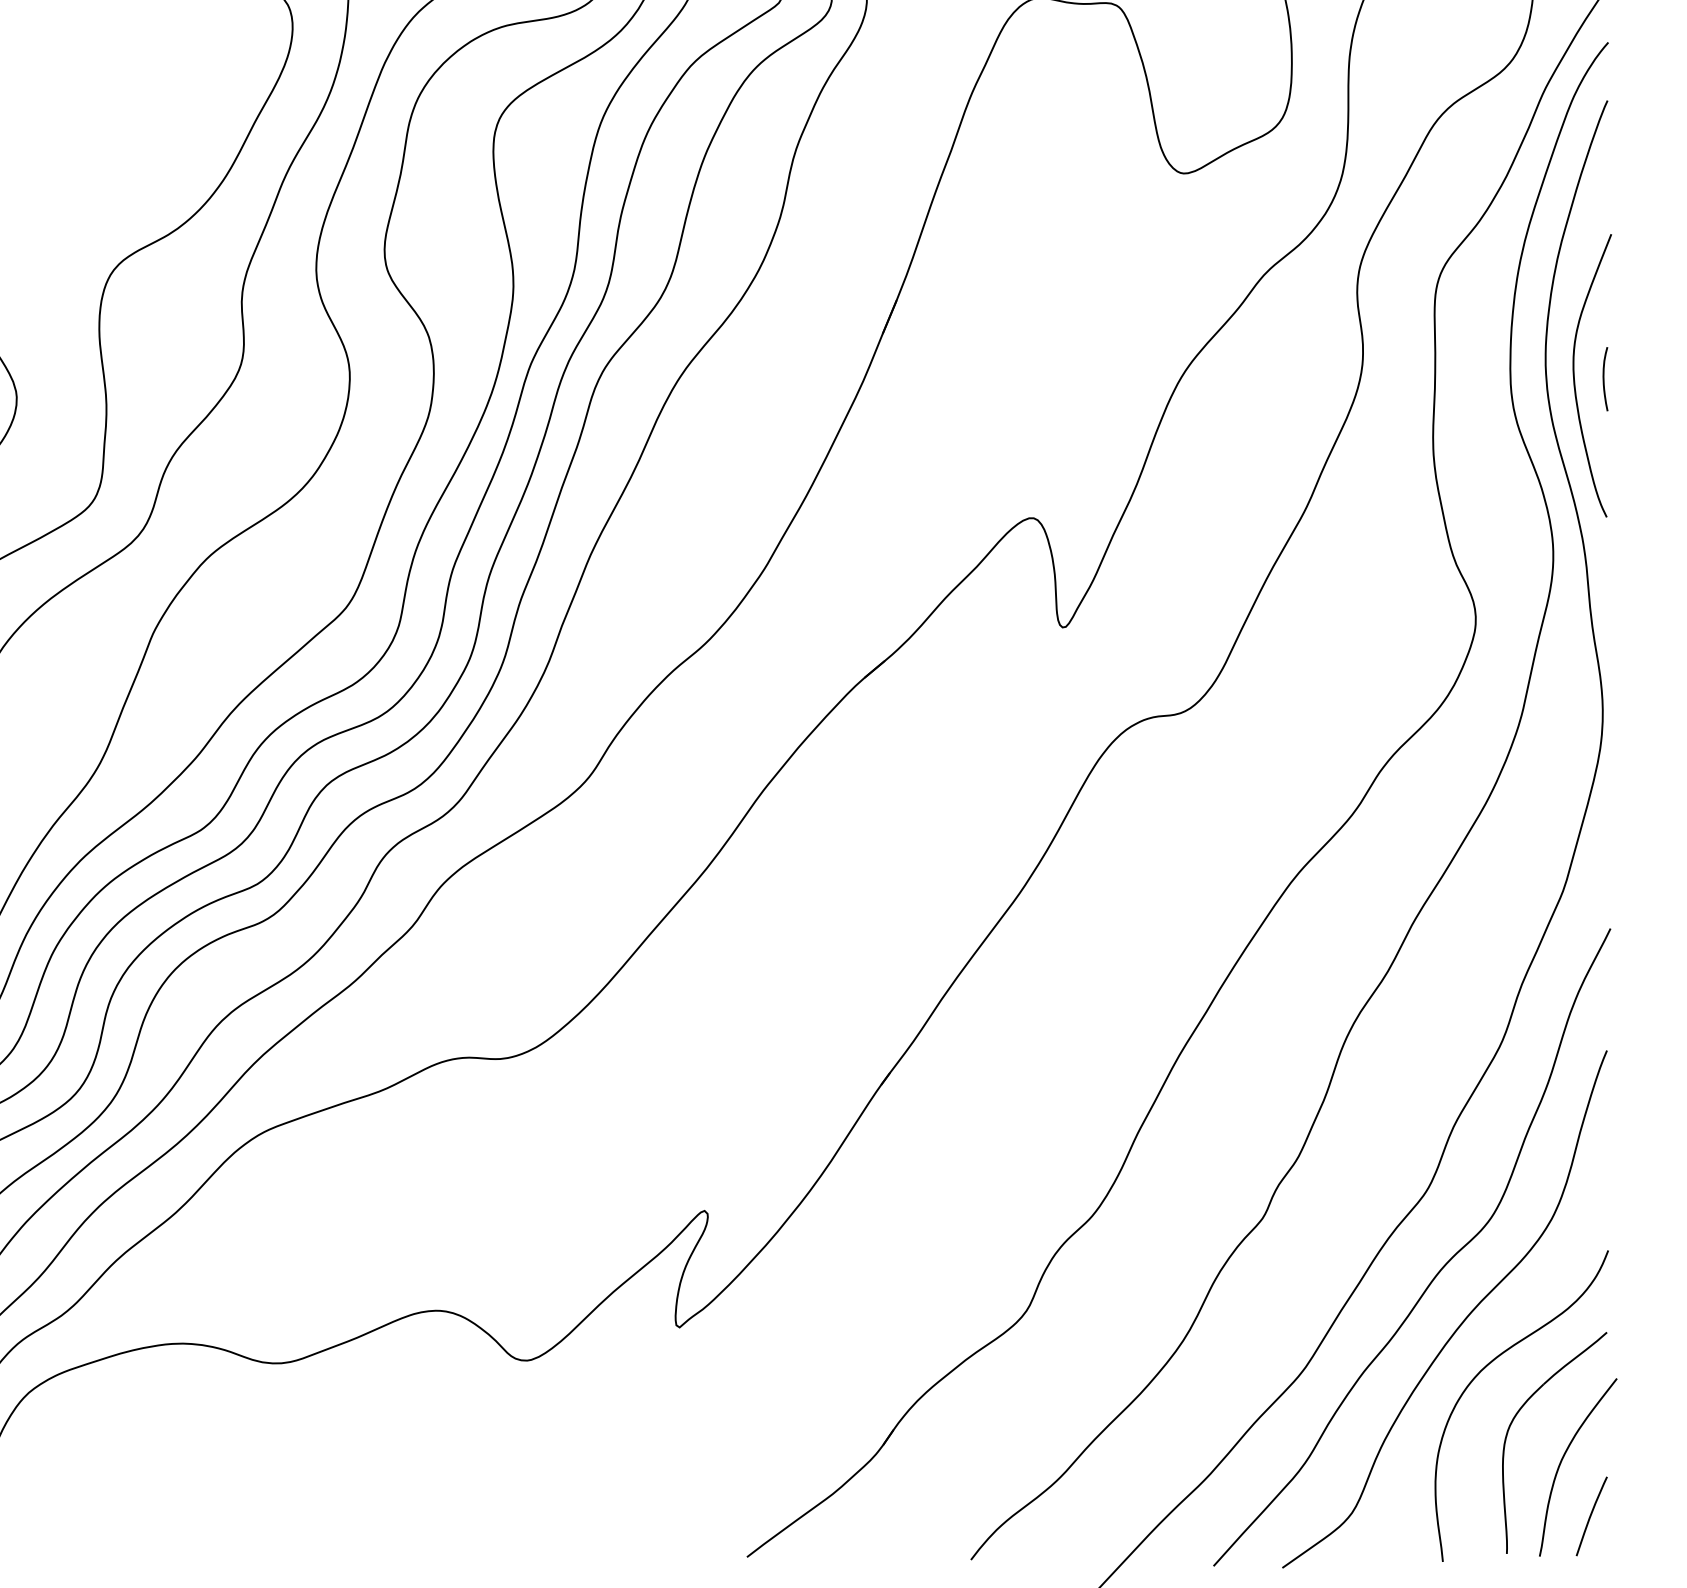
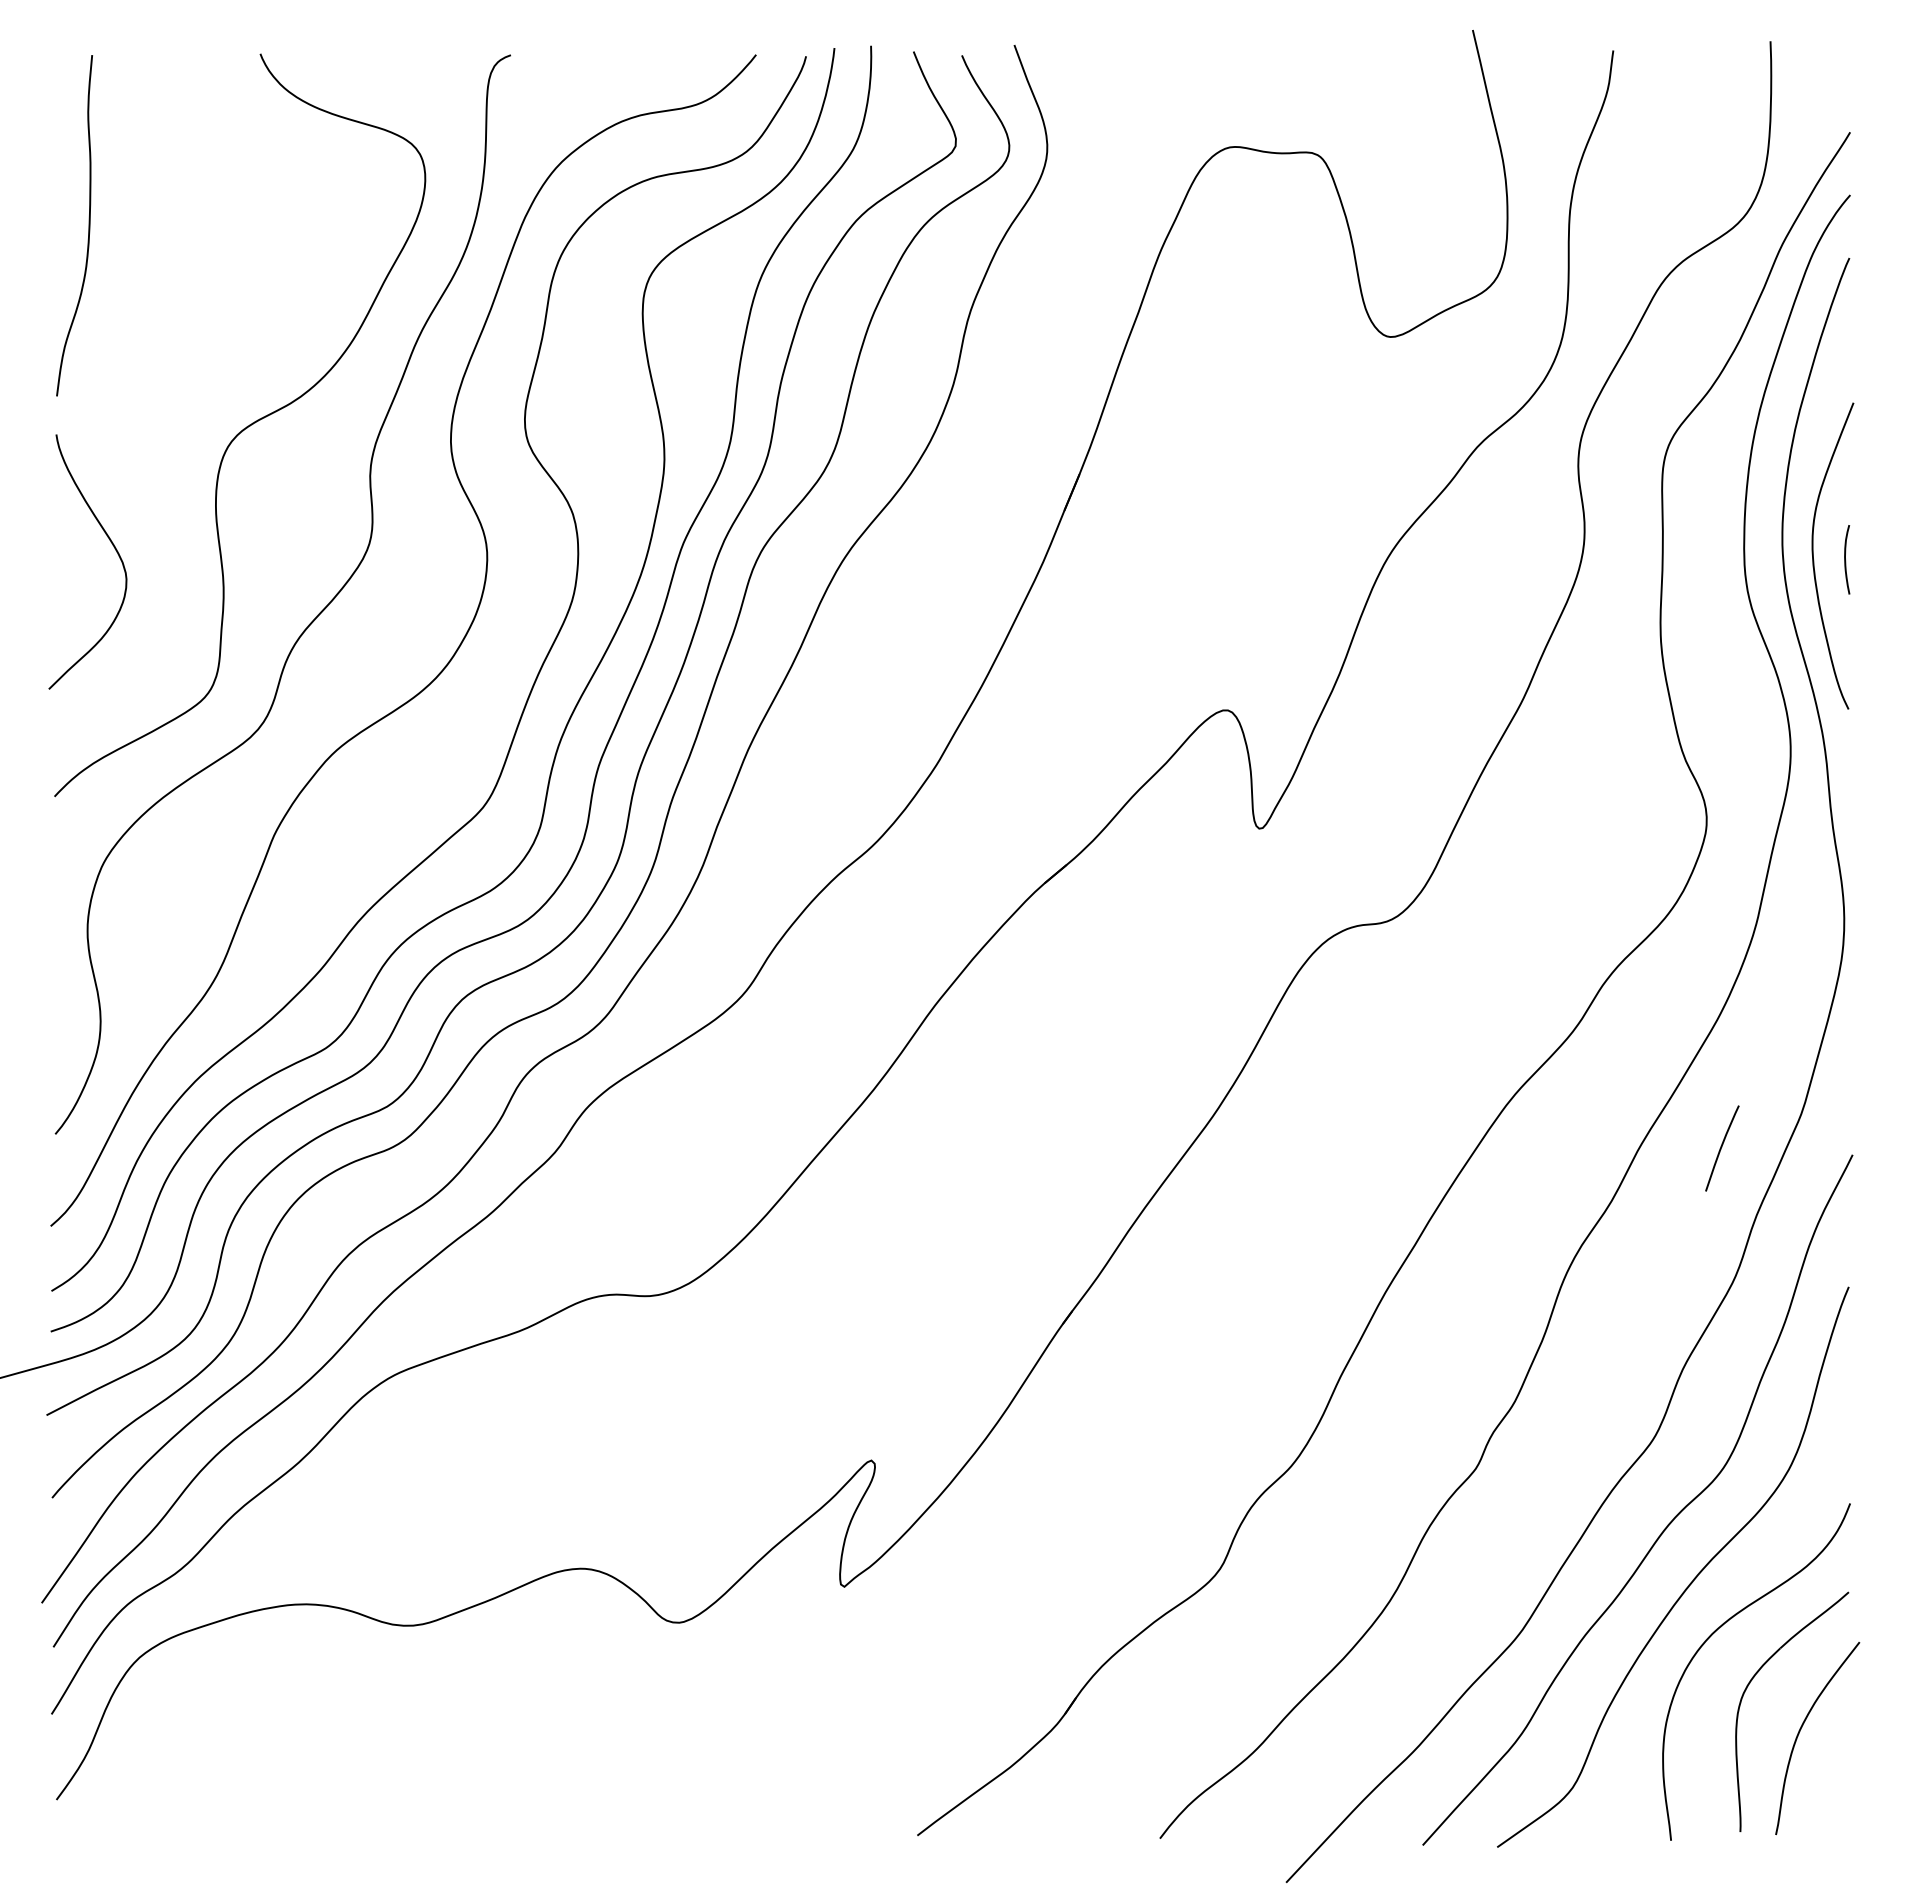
curve: (1591, 1515) -> (1722, 1147), moved

